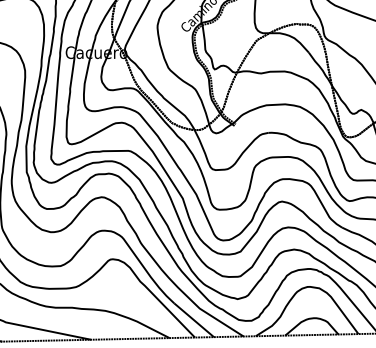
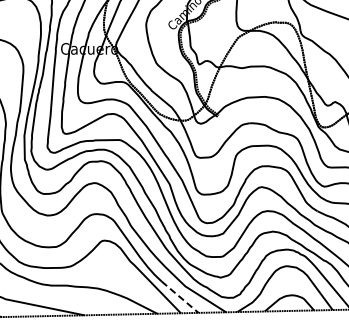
line: (194, 320) -> (180, 297), solid -> dashed

